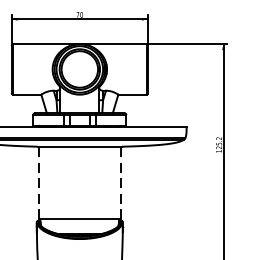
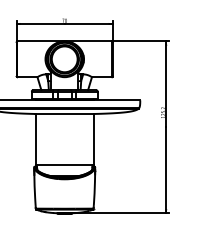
line: (38, 182) -> (35, 139), dashed -> solid
line: (120, 182) -> (93, 139), dashed -> solid

